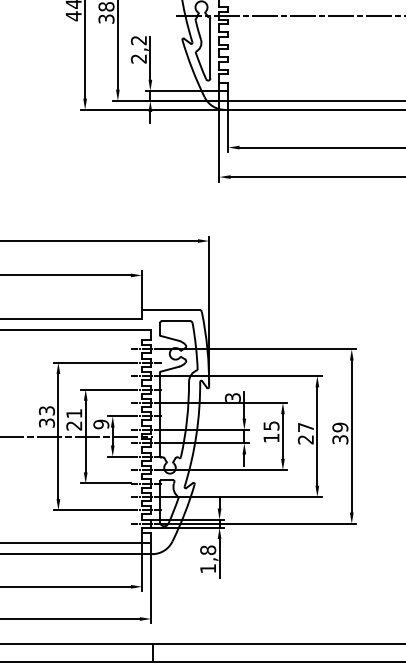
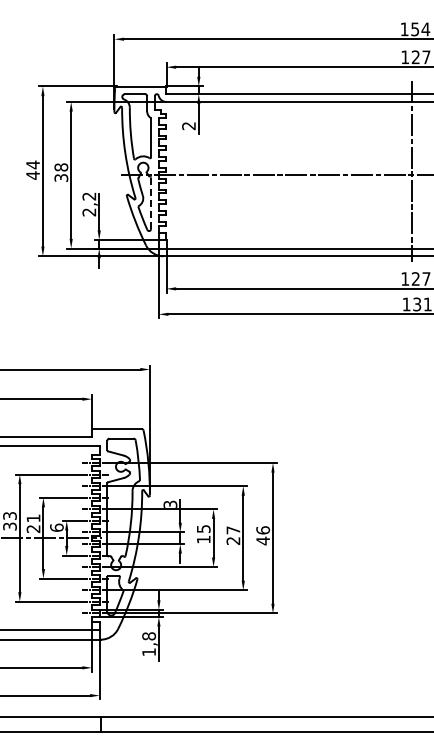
line: (210, 48) -> (151, 203), solid -> dashed
text: (100, 424) -> (56, 527), 9 -> 6
text: (340, 433) -> (263, 535), 39 -> 46

